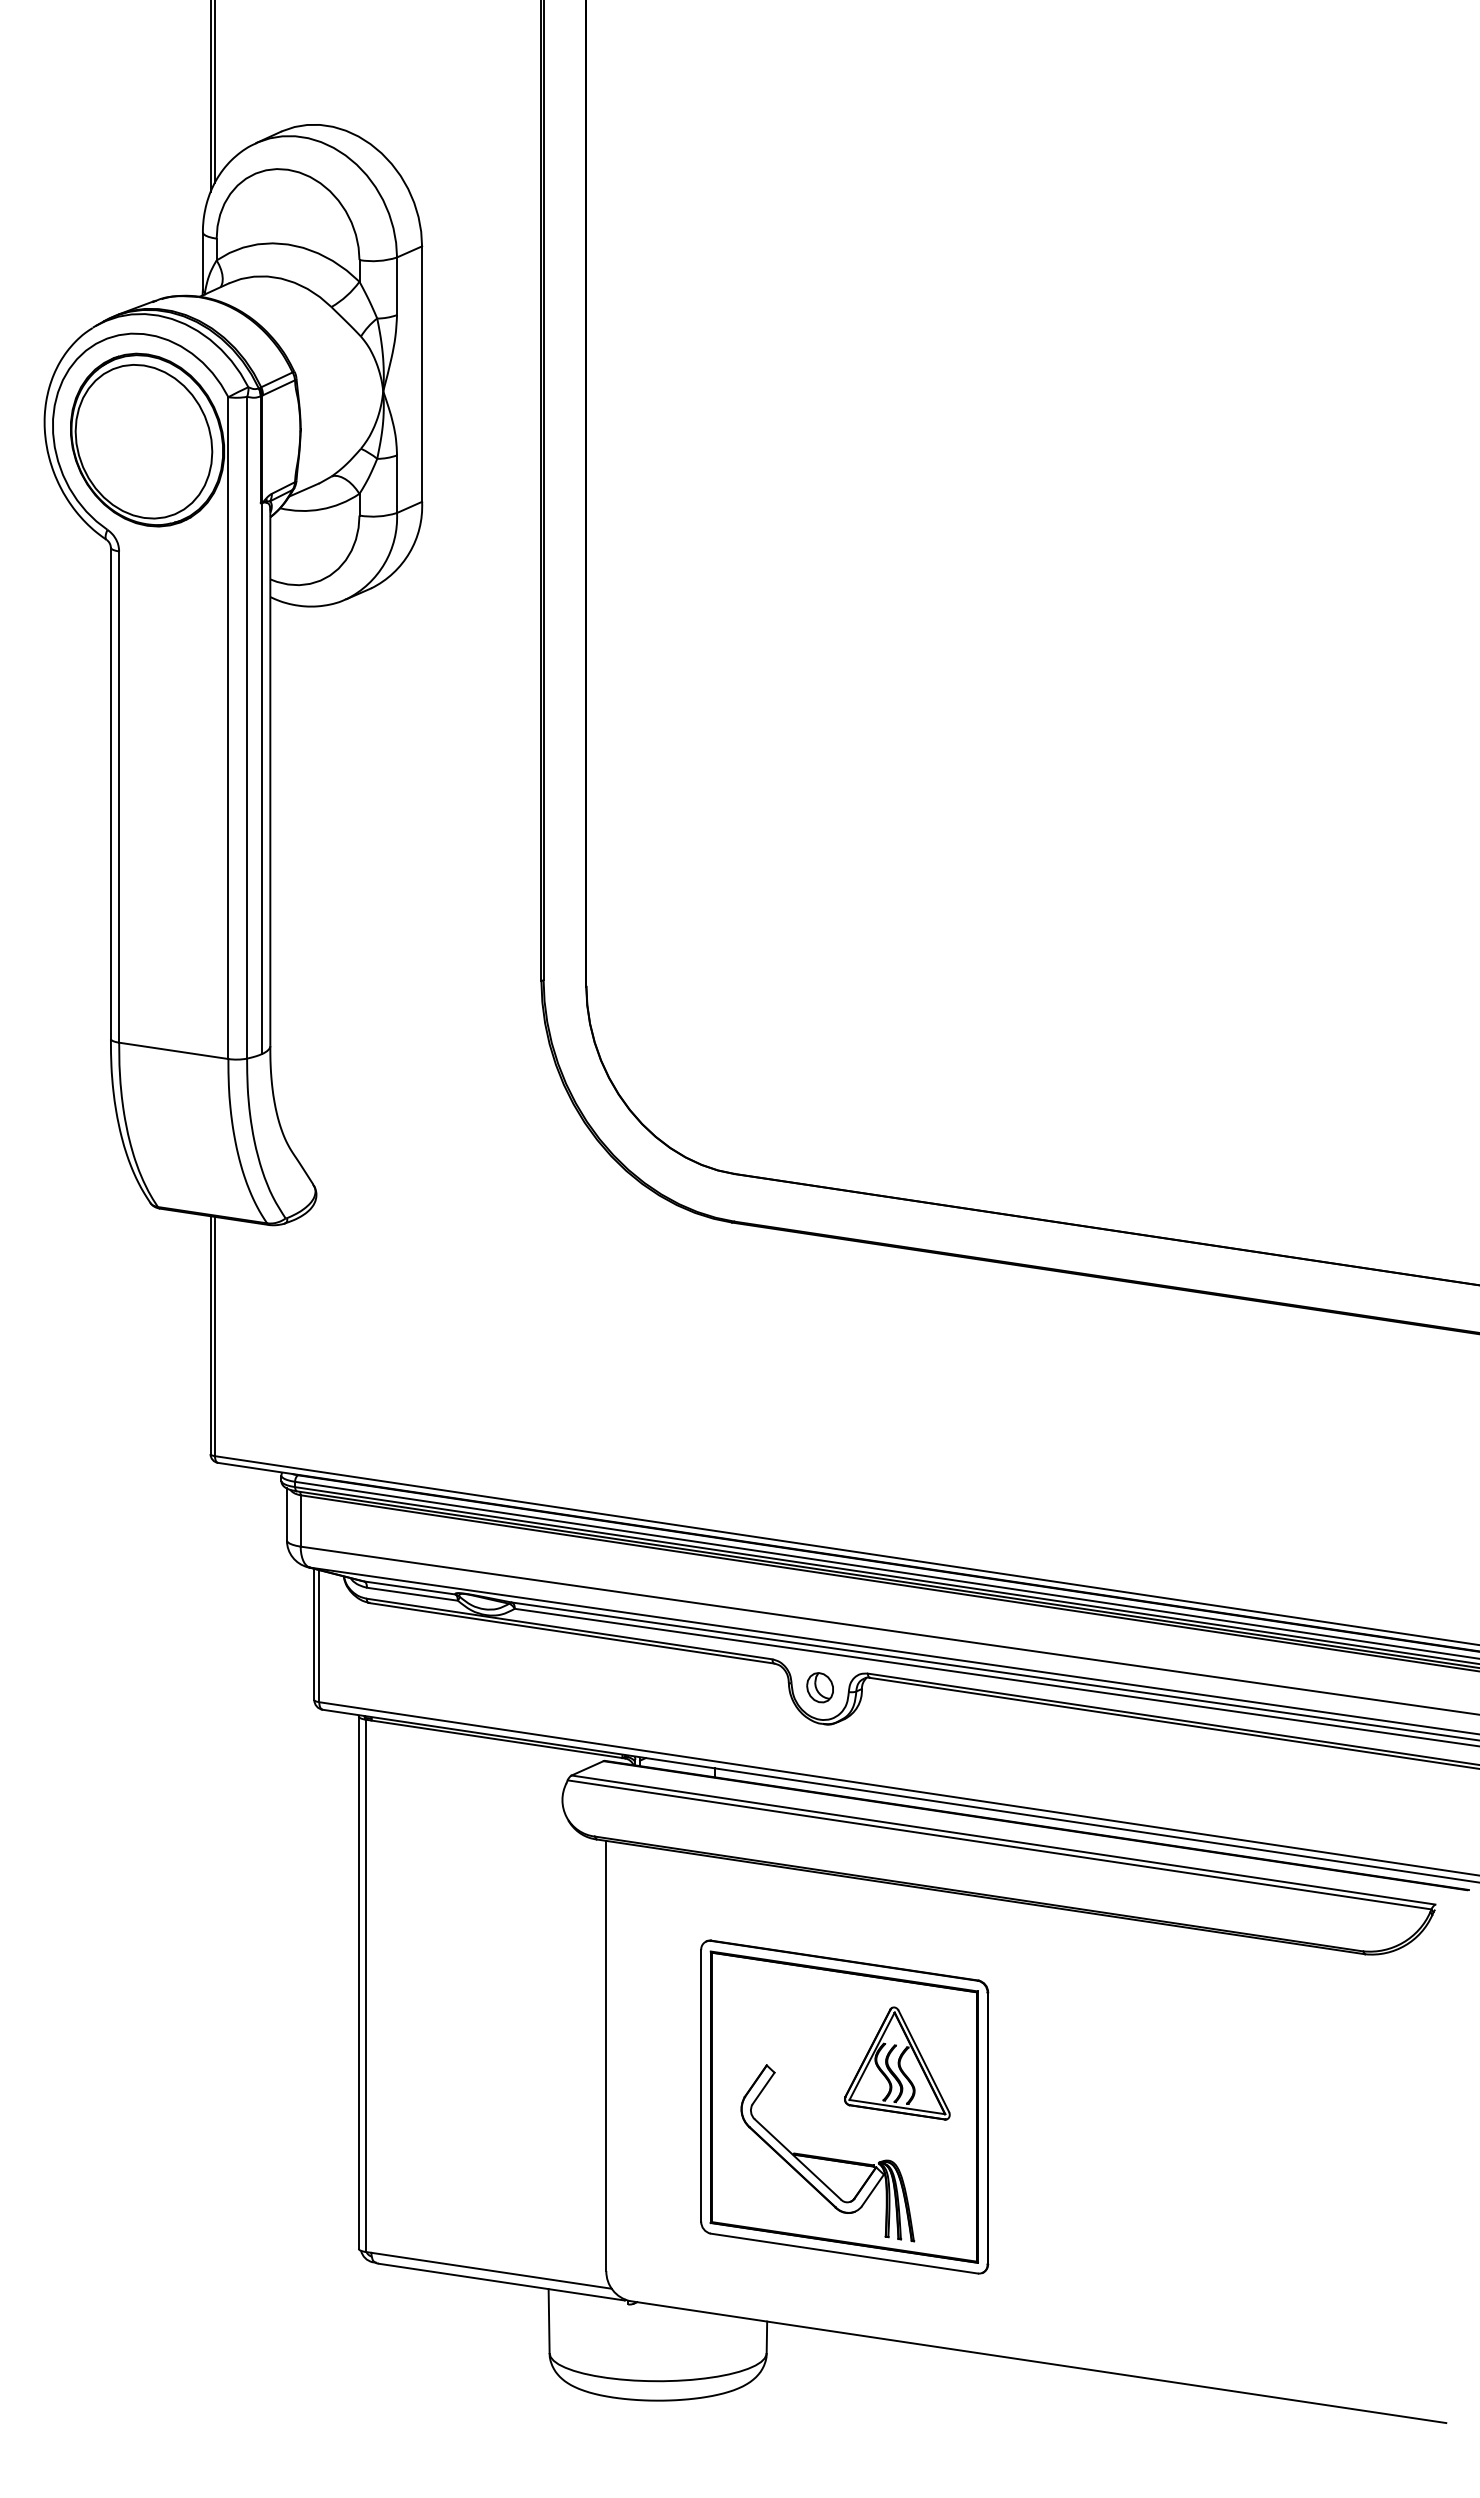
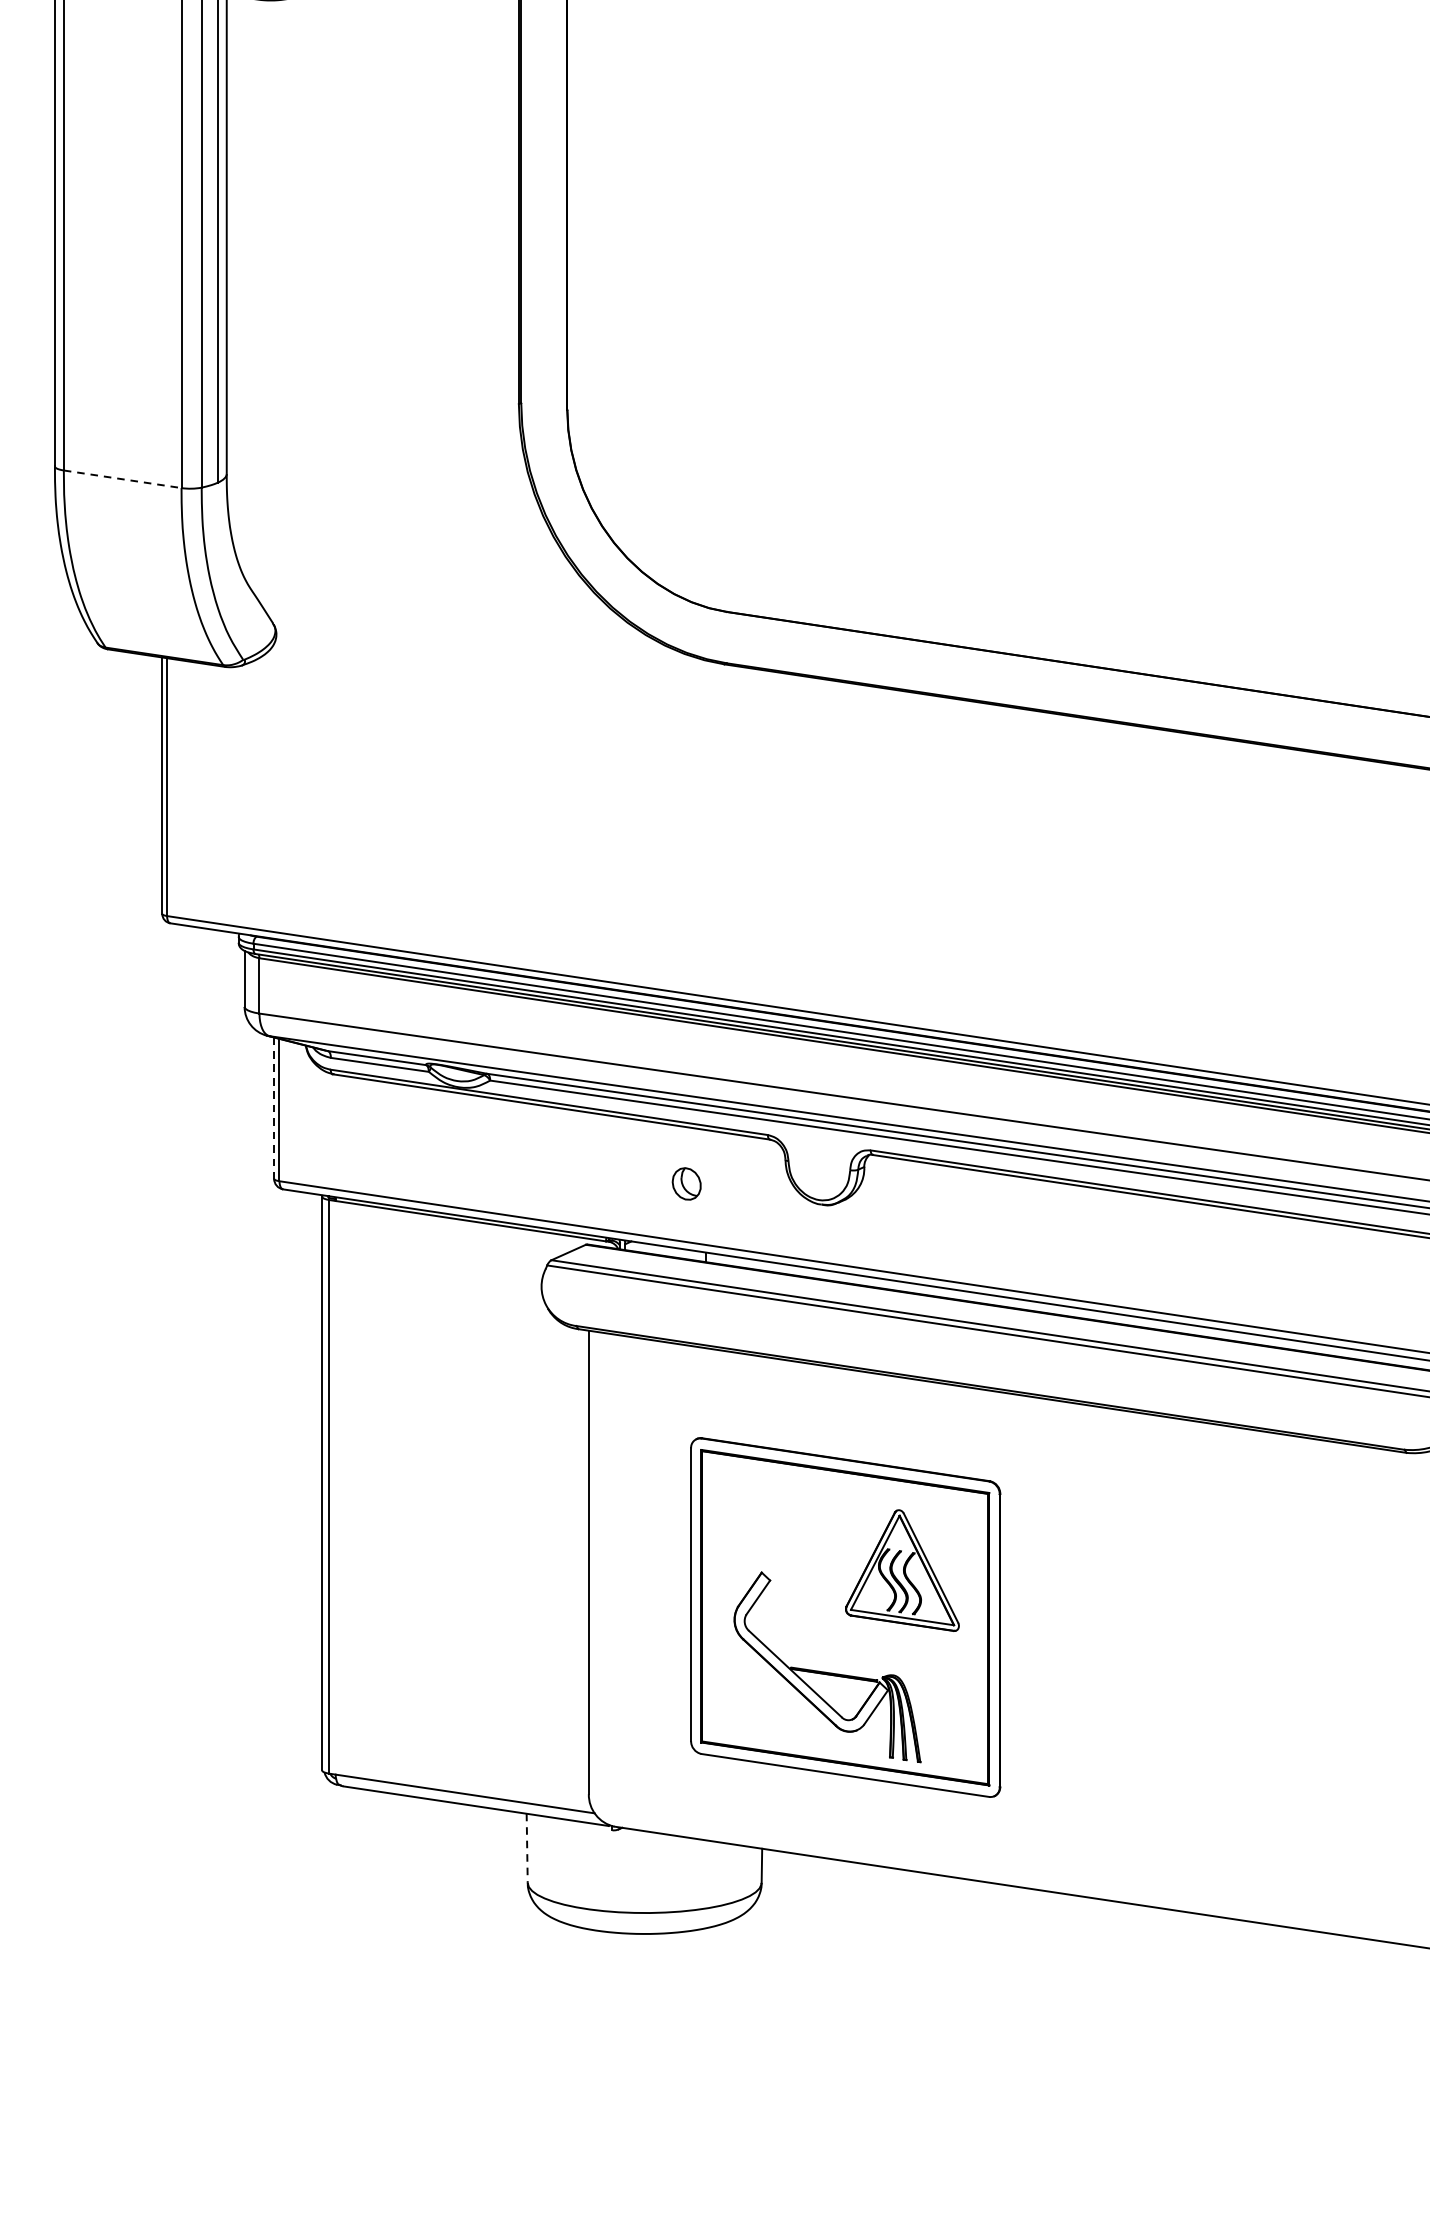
line: (174, 1050) -> (123, 478), solid -> dashed
line: (314, 1634) -> (274, 1108), solid -> dashed
part: (819, 1687) -> (686, 1183), moved
line: (549, 2321) -> (527, 1848), solid -> dashed

